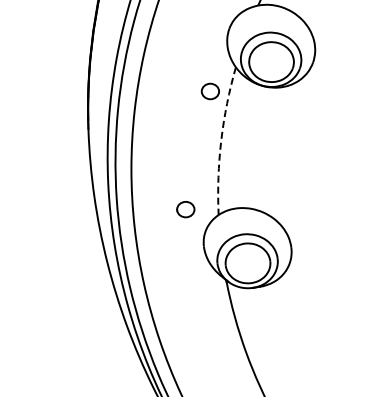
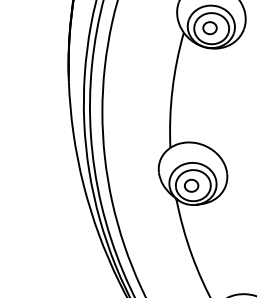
part: (209, 91) -> (209, 28), moved
arc: (221, 140) -> (172, 89), dashed -> solid
part: (185, 209) -> (191, 185), moved

